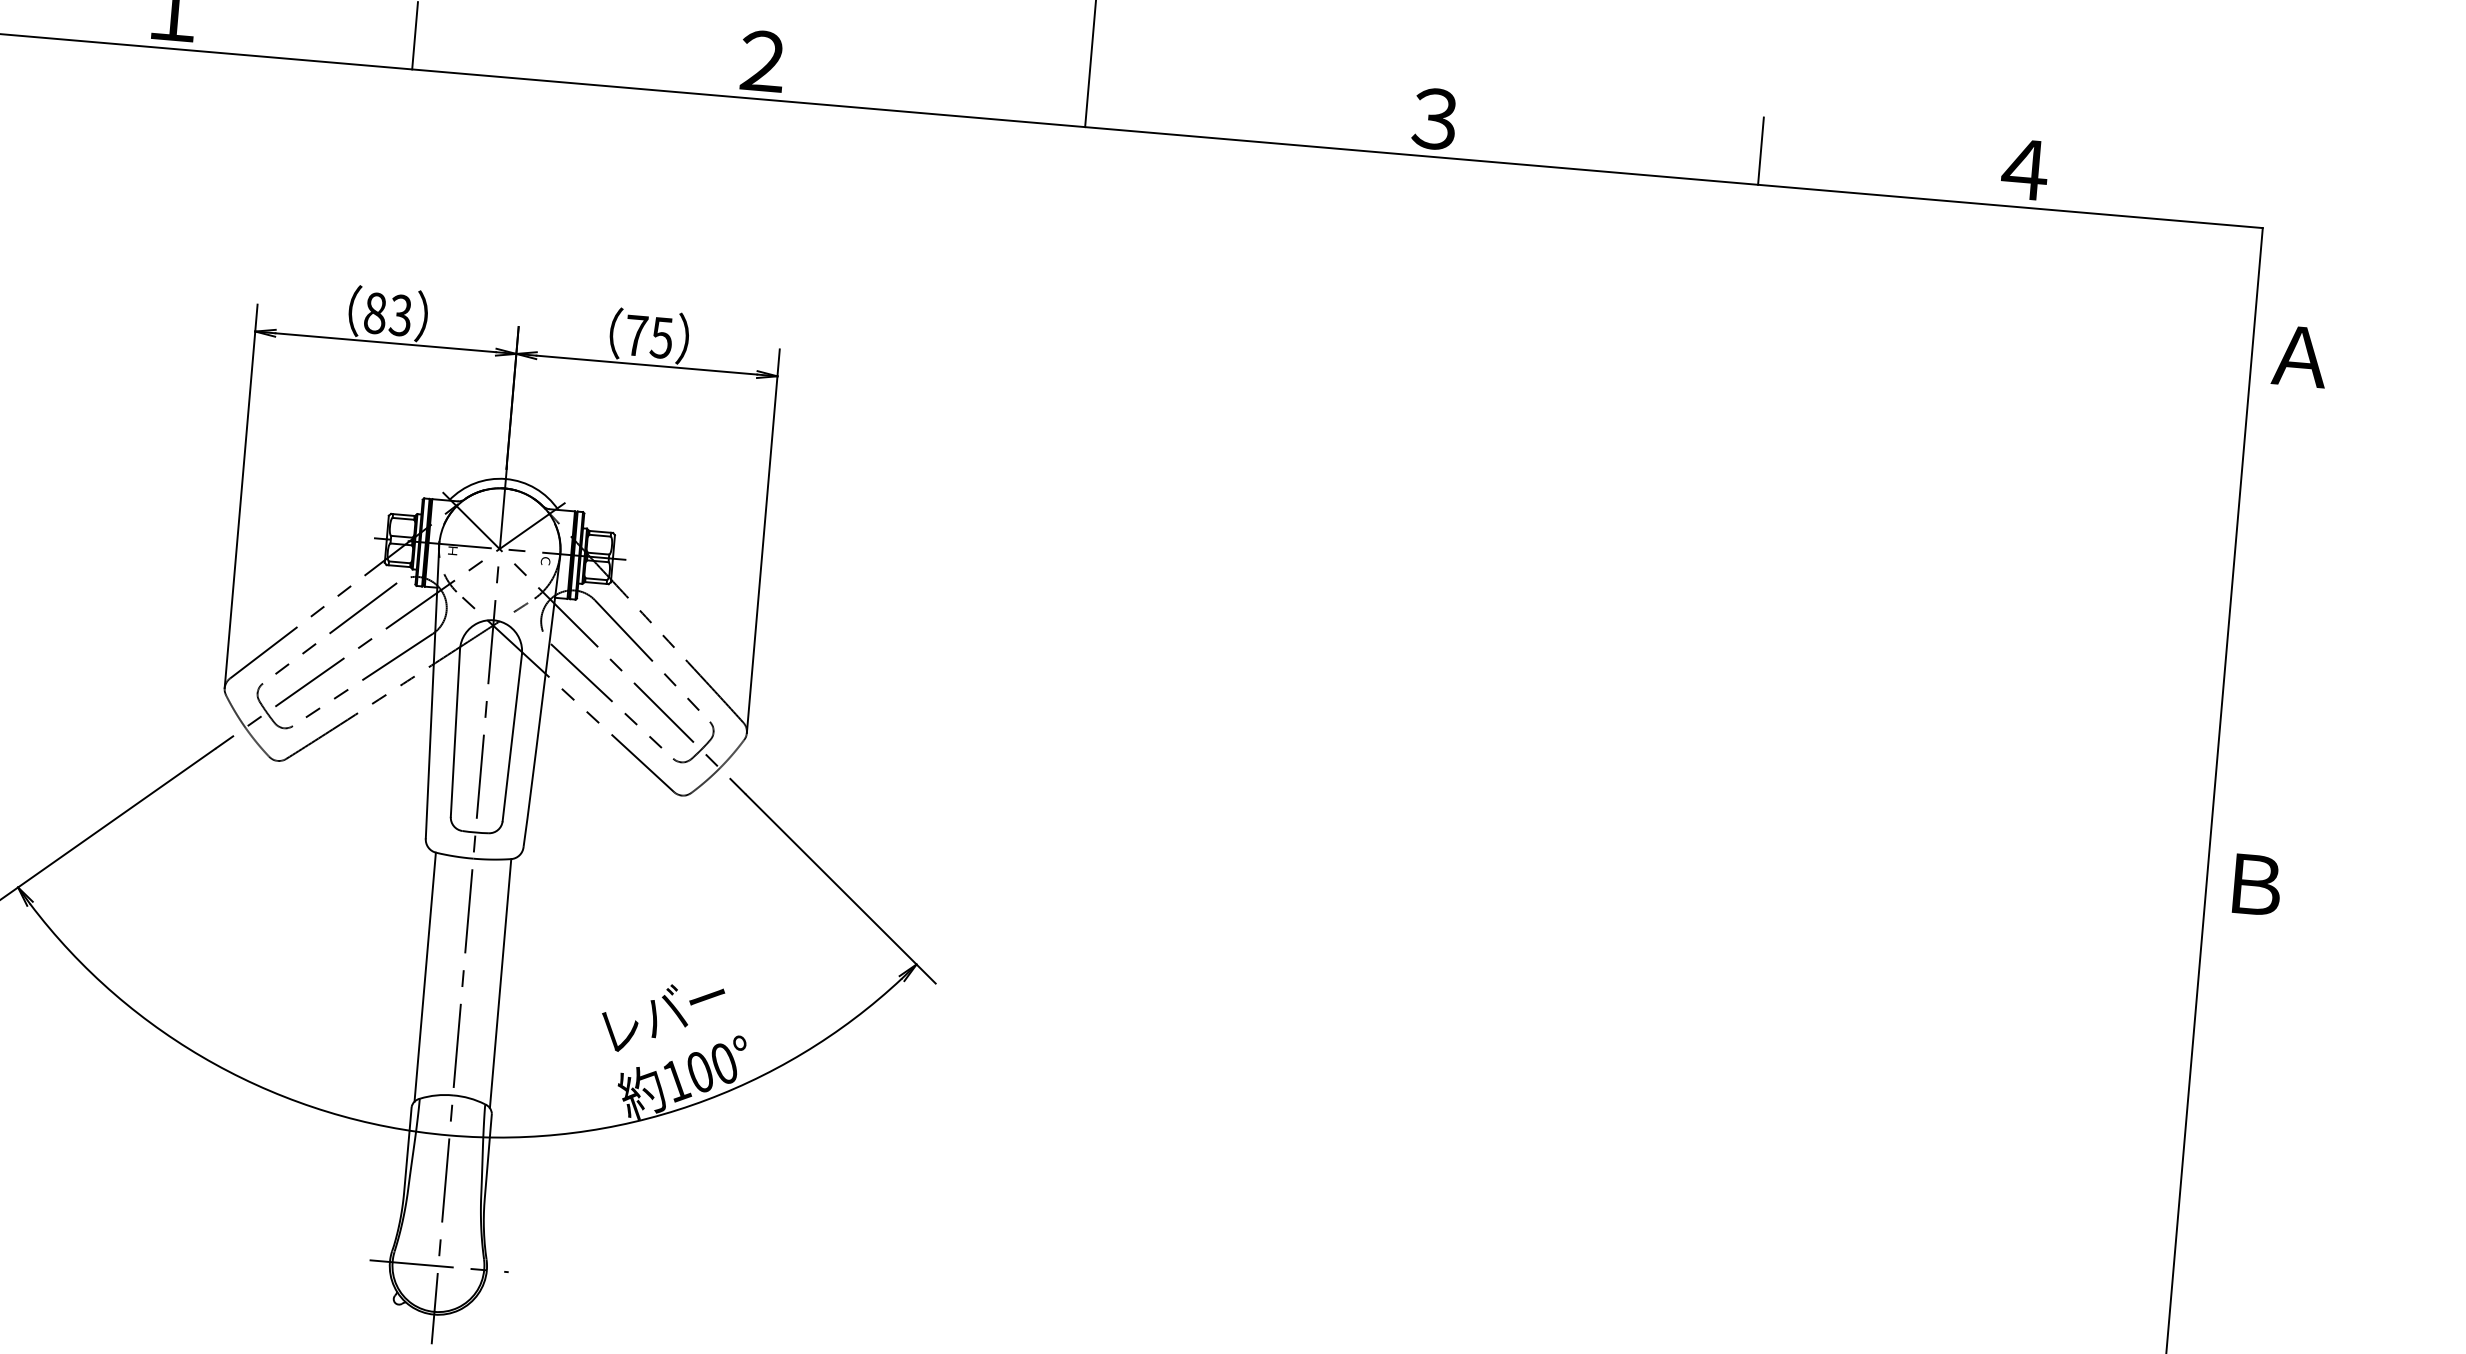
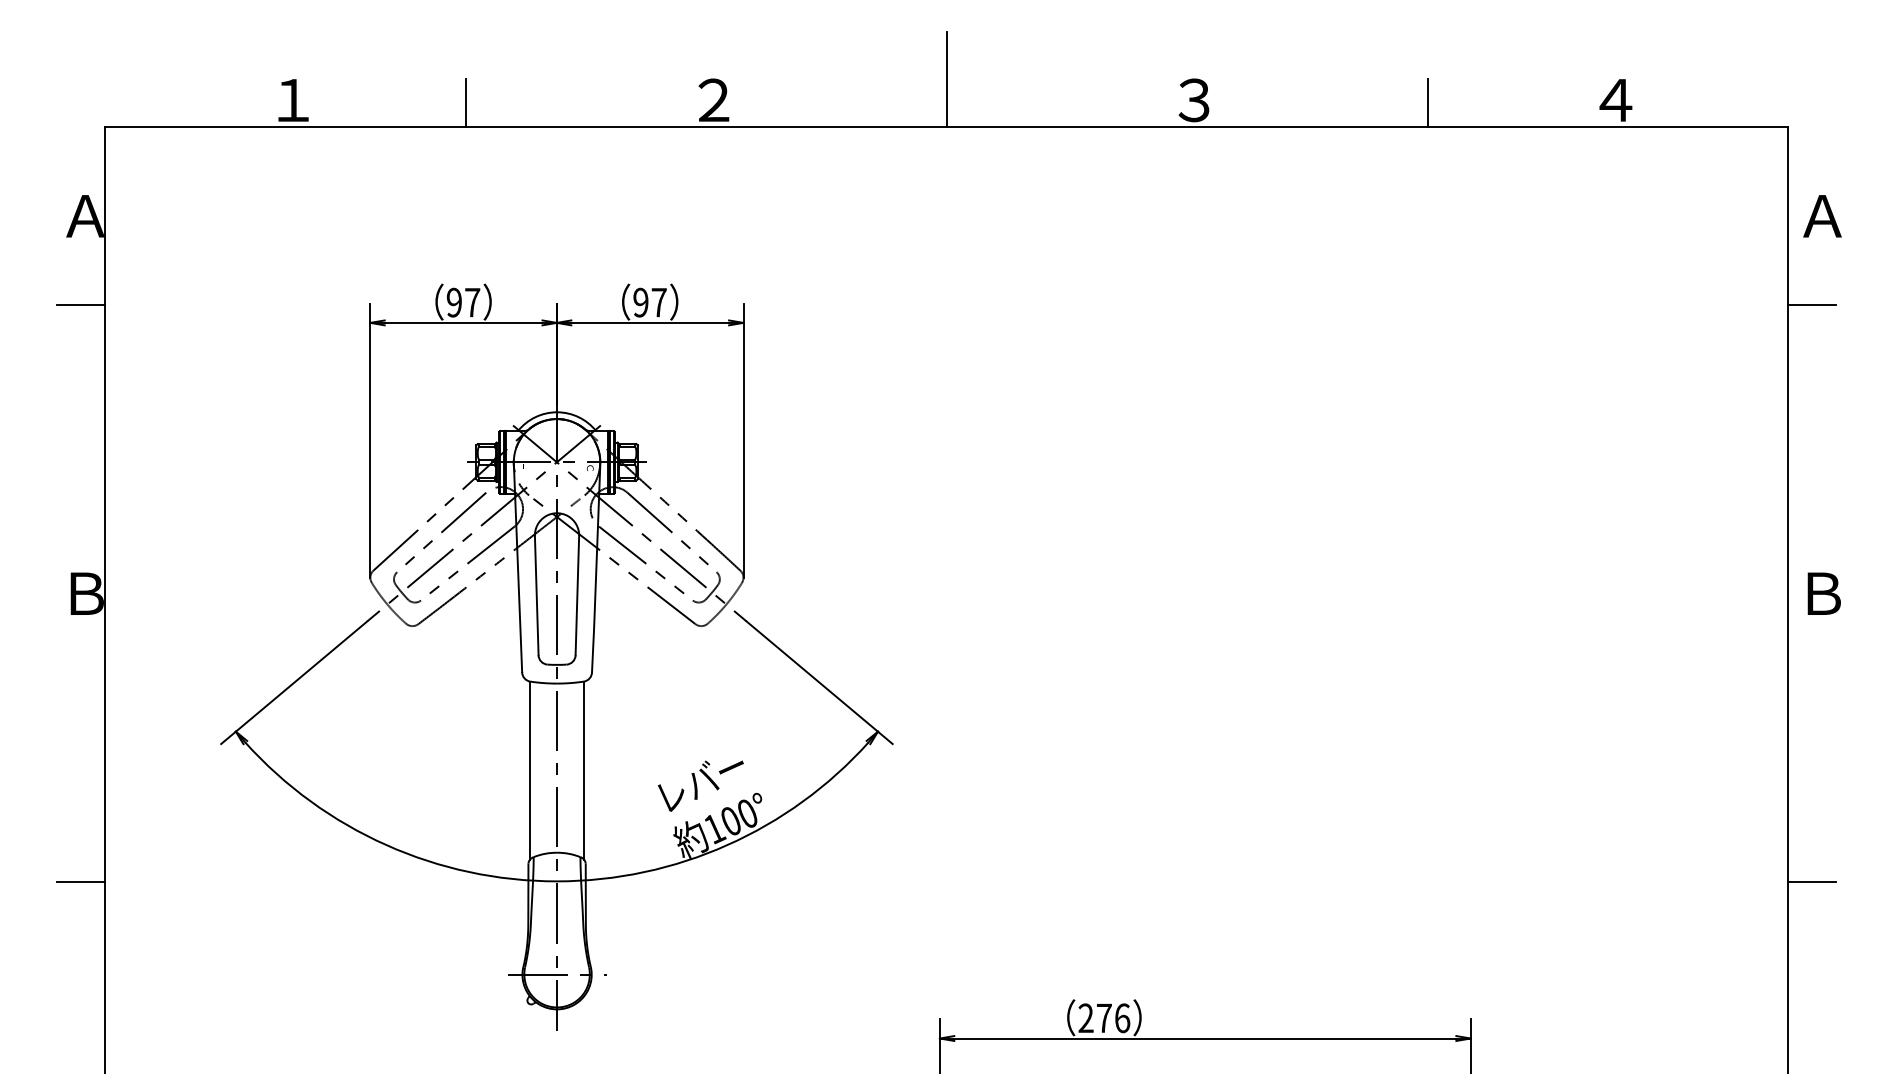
text: (388, 314) -> (463, 302), 83 -> 97
text: (648, 336) -> (649, 302), 75 -> 97
line: (2275, 480) -> (1812, 305), added
line: (2206, 1287) -> (1812, 882), added

